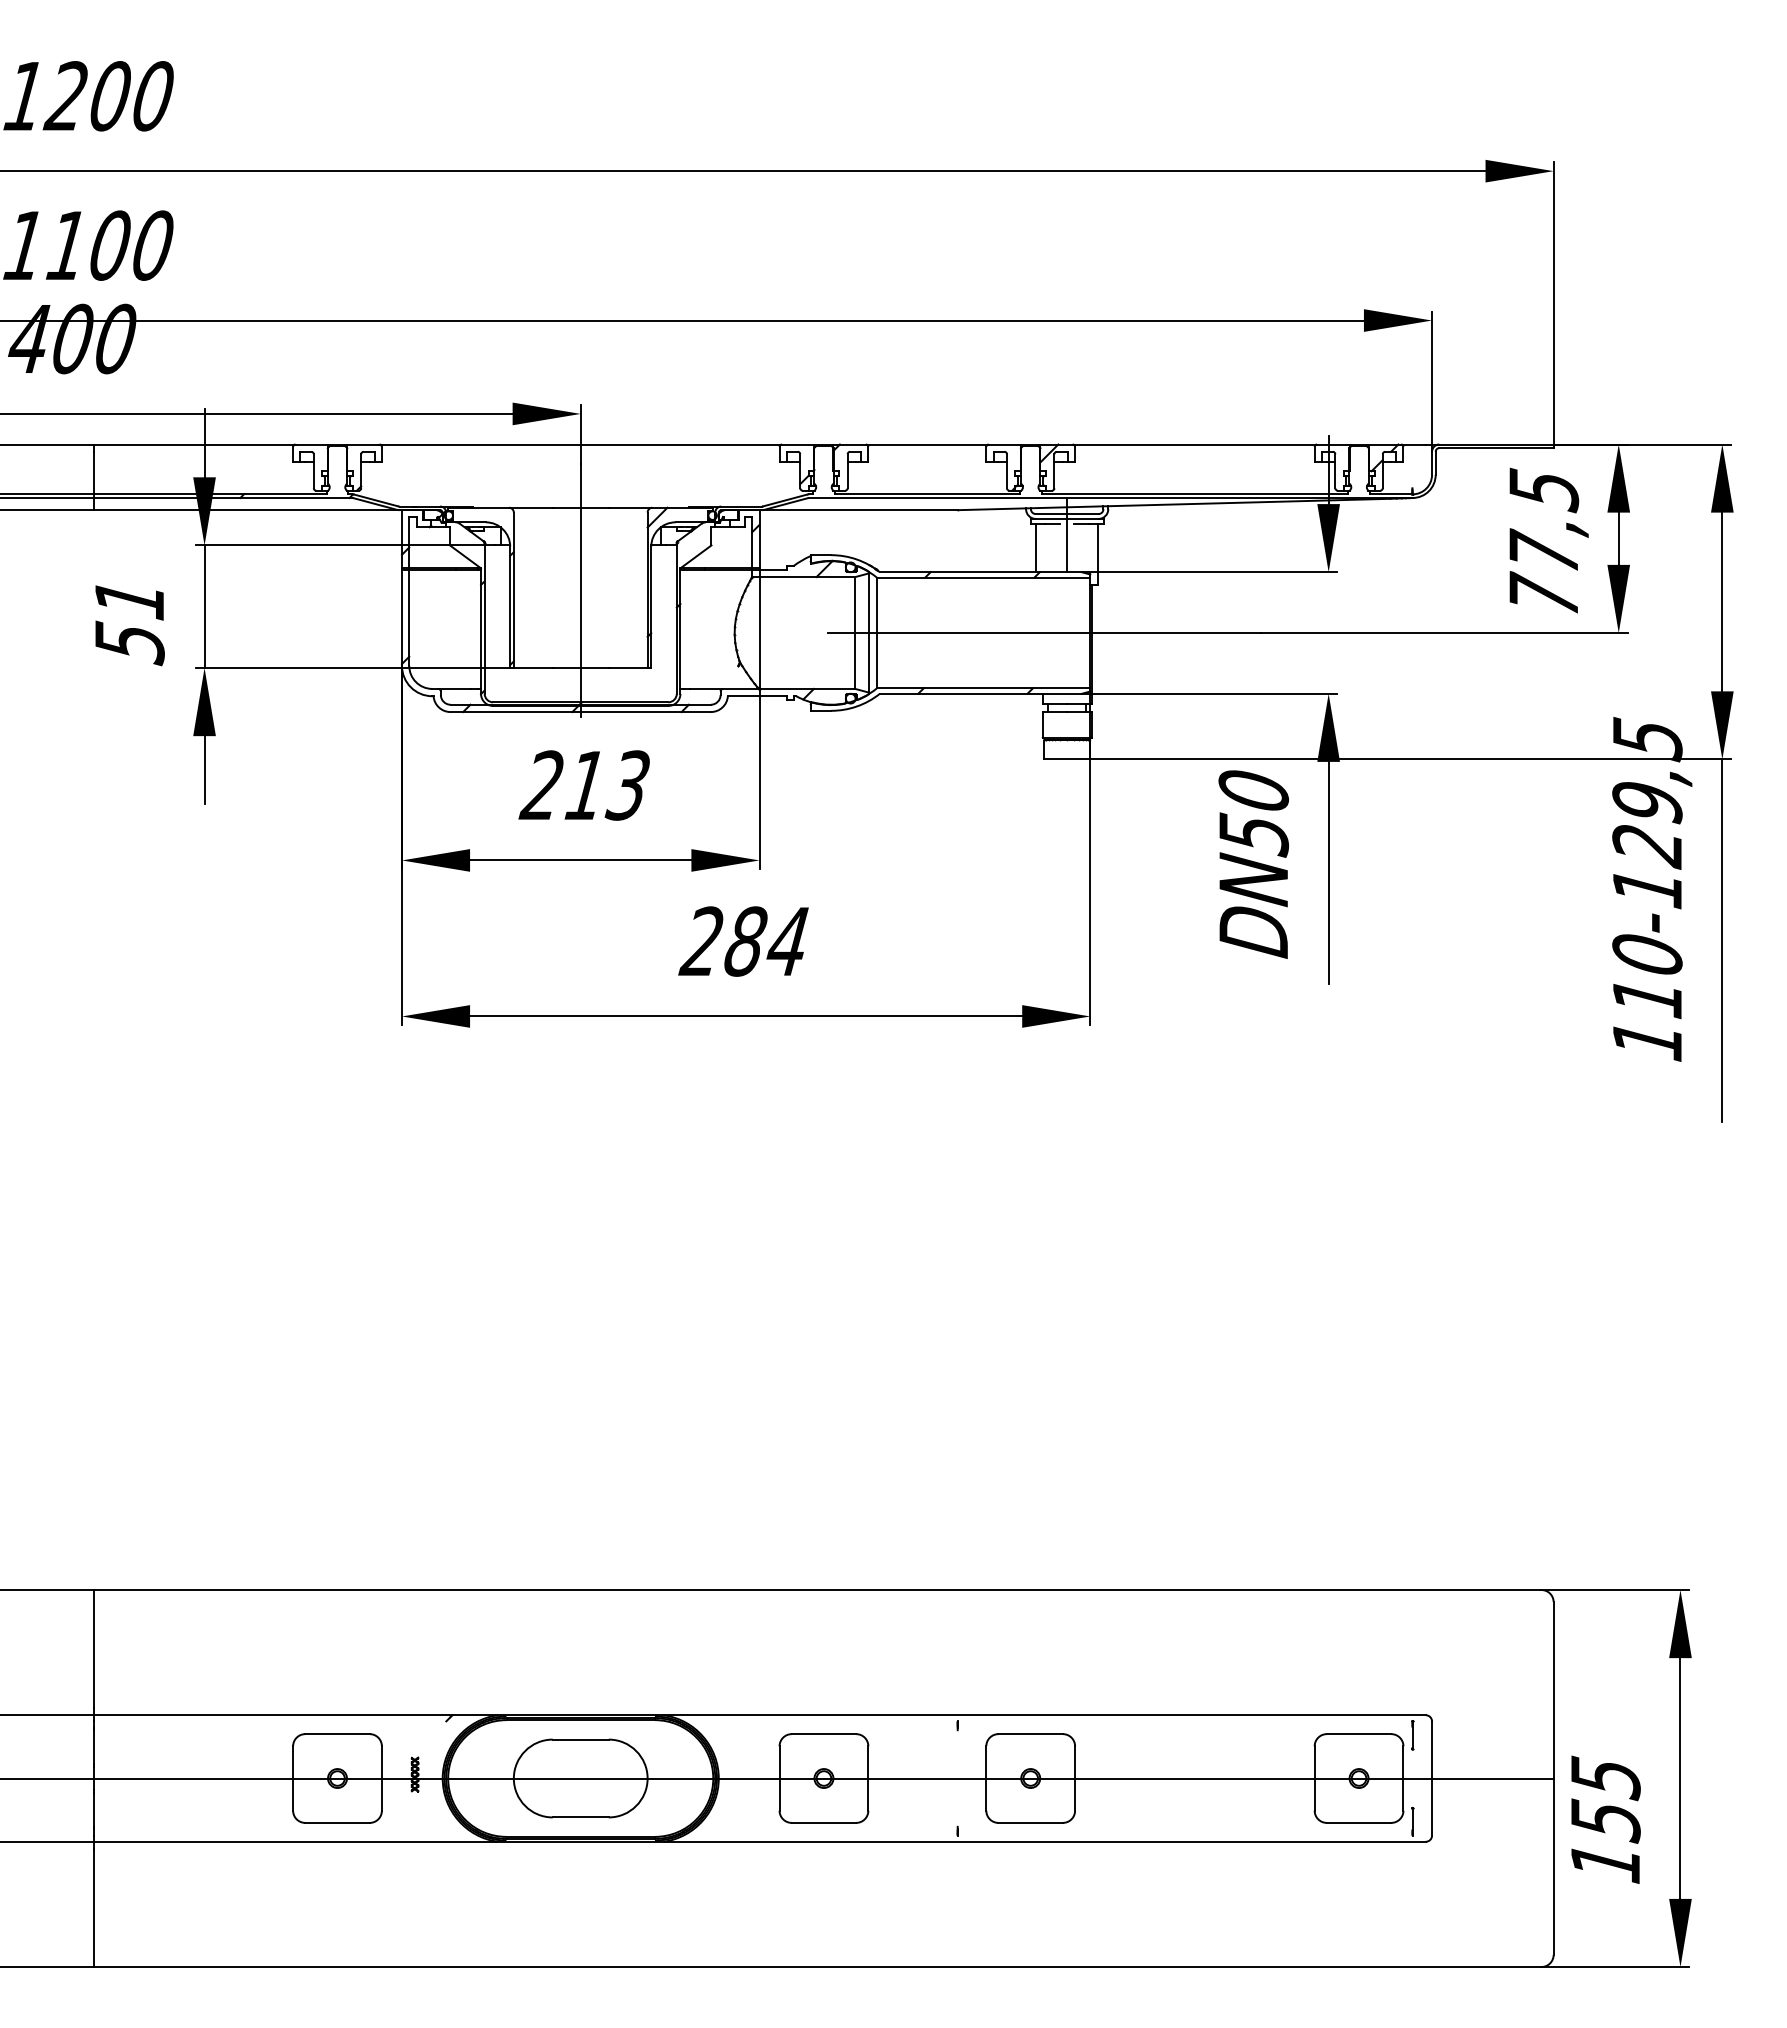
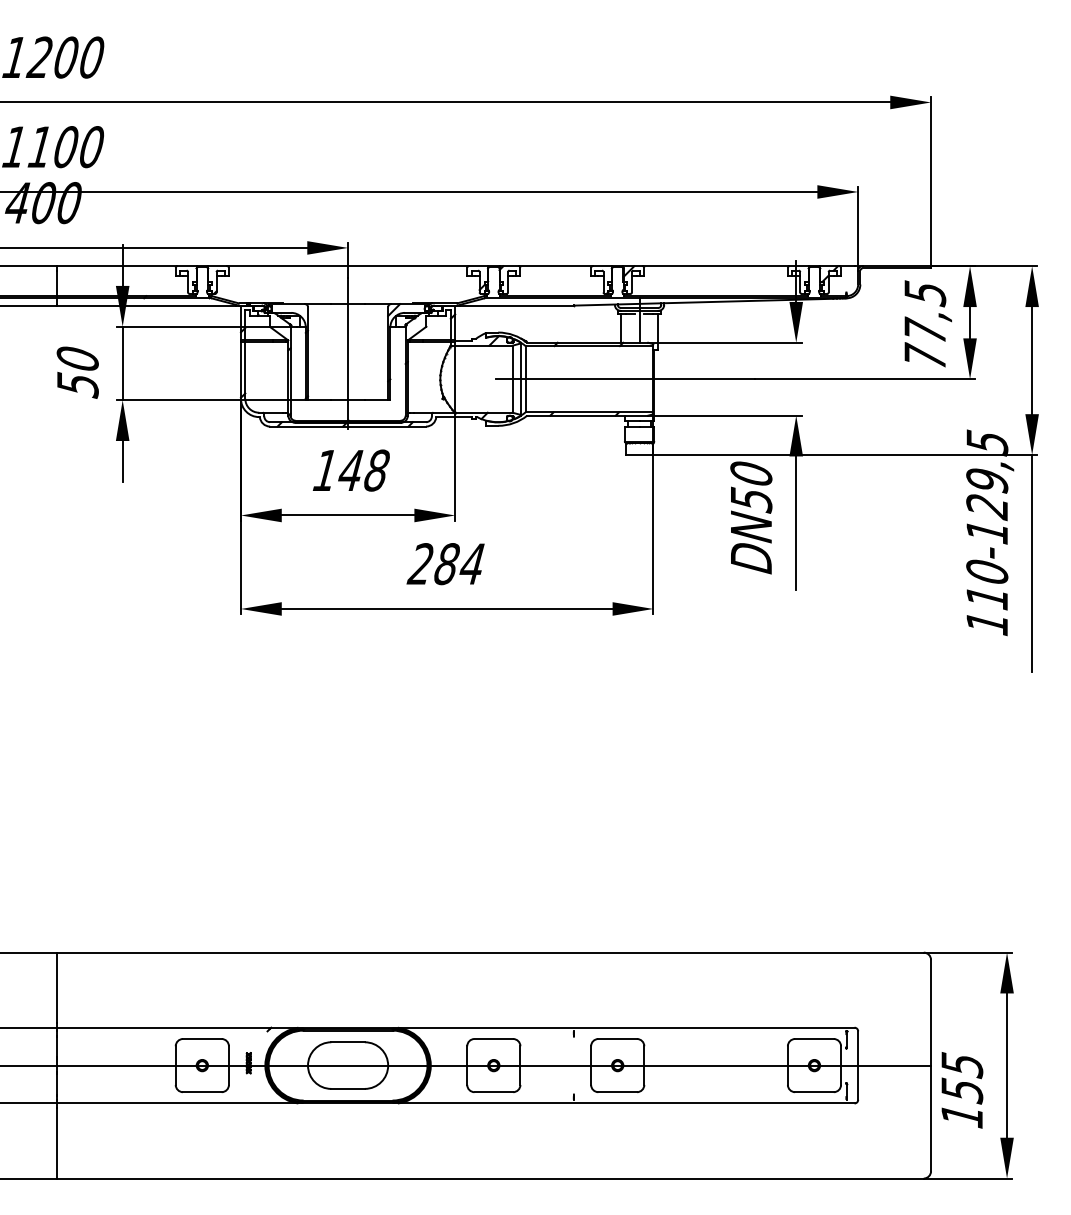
text: (129, 598) -> (77, 358), 51 -> 50
text: (583, 785) -> (349, 470), 213 -> 148

